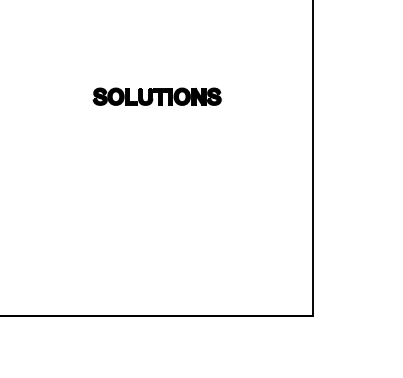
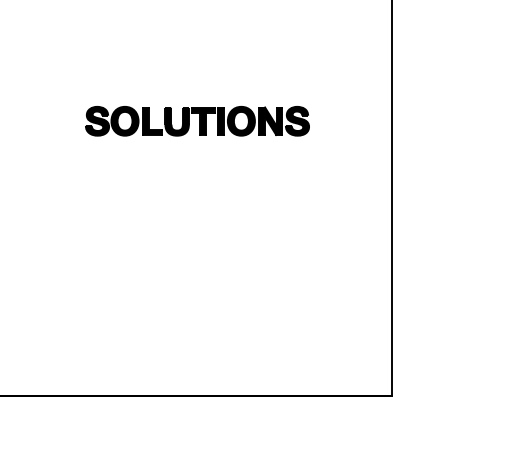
part: (157, 96) -> (197, 121), size x1.4

